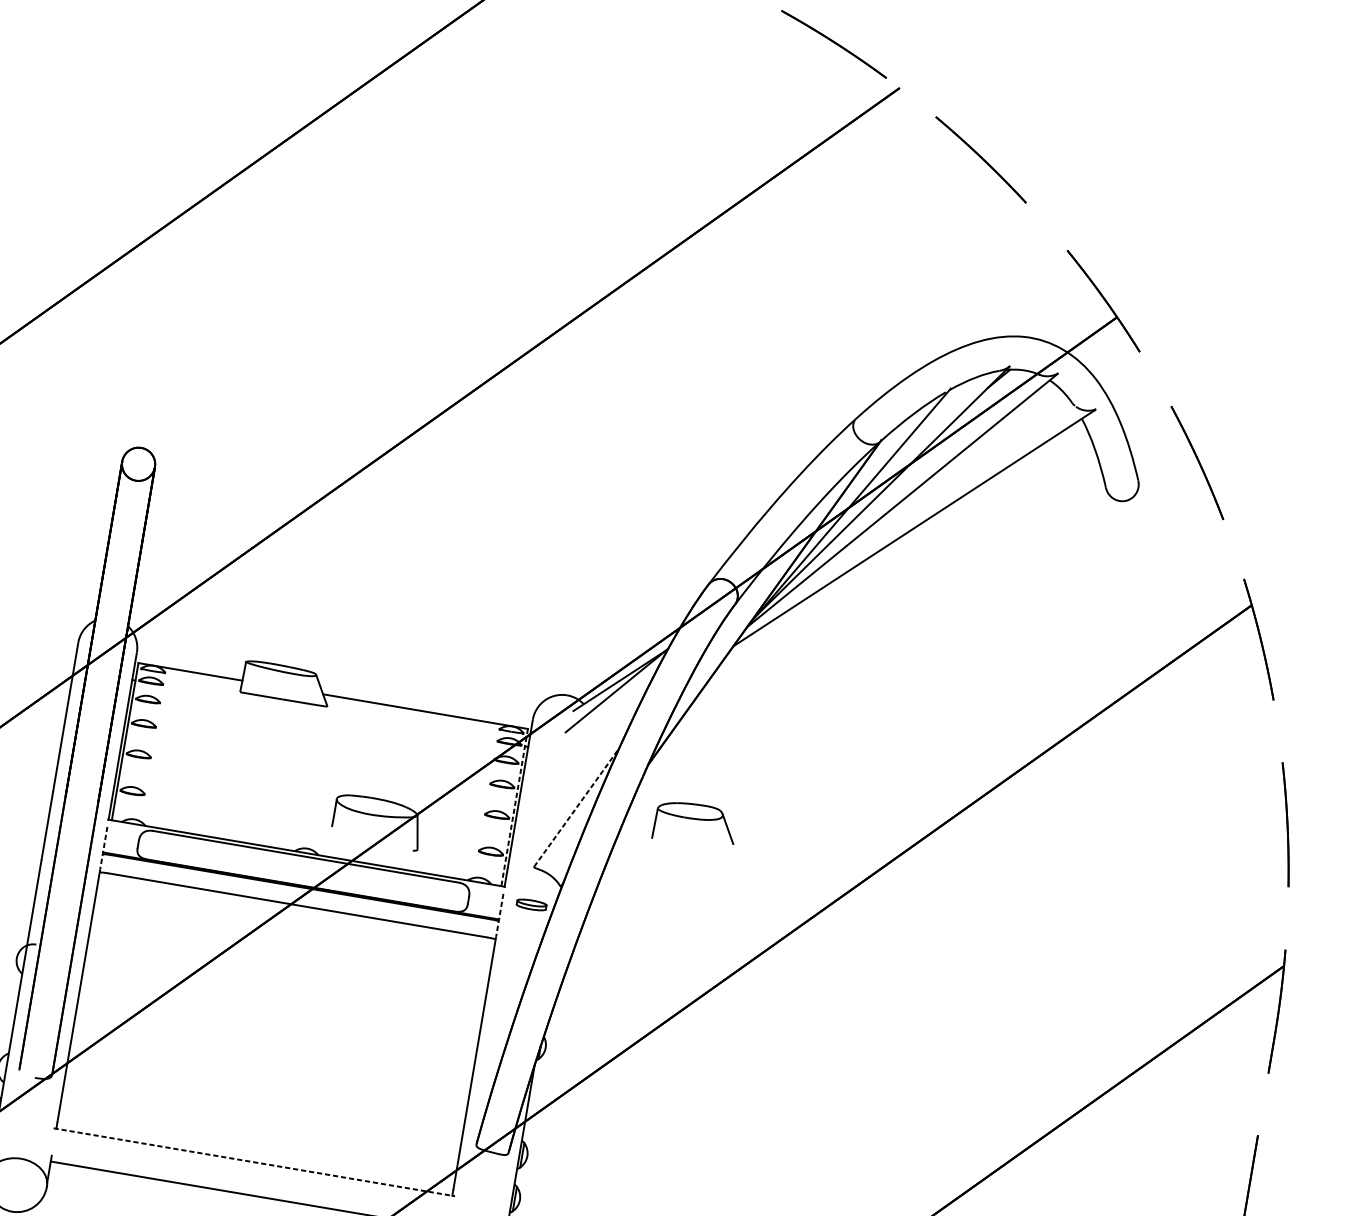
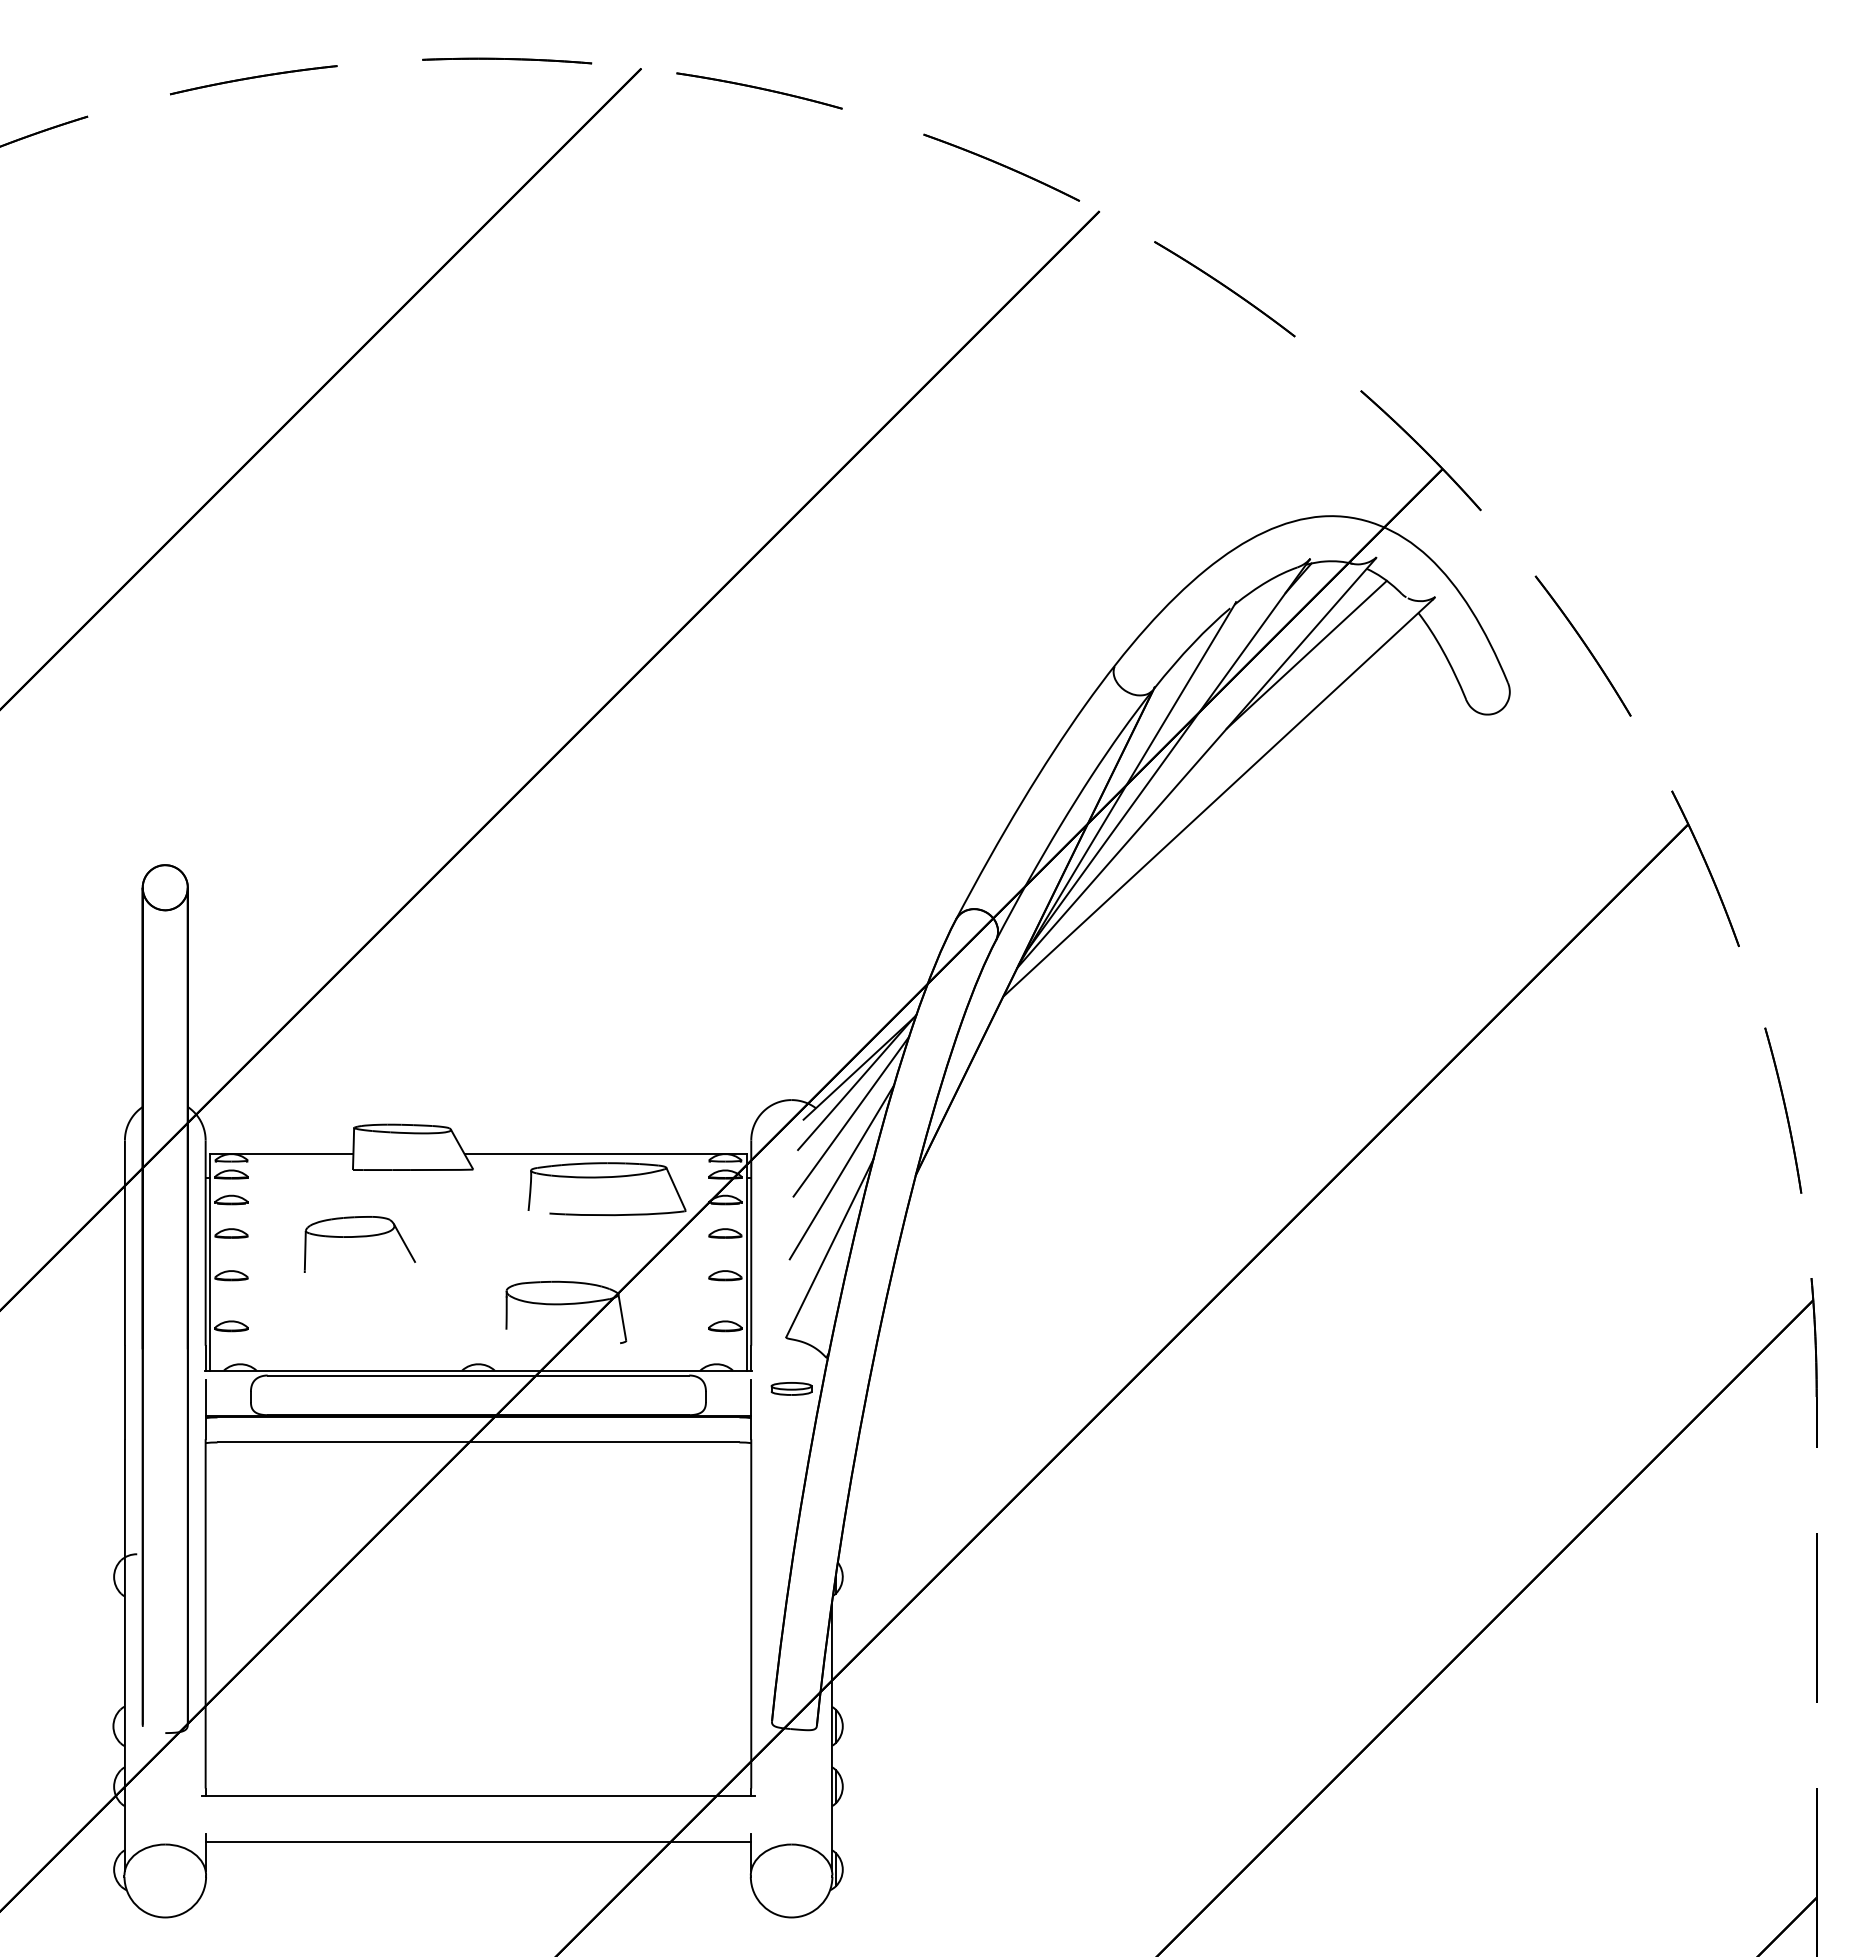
line: (995, 435) -> (1306, 654), added
line: (608, 714) -> (851, 1116), added
part: (423, 729) -> (606, 1178), added
line: (594, 754) -> (841, 1172), added
line: (514, 807) -> (746, 1262), dashed -> solid
line: (577, 807) -> (830, 1247), dashed -> solid
part: (696, 819) -> (359, 1237), moved
line: (103, 848) -> (205, 1410), dashed -> solid
line: (499, 915) -> (751, 1410), dashed -> solid
line: (254, 1162) -> (478, 1796), dashed -> solid

